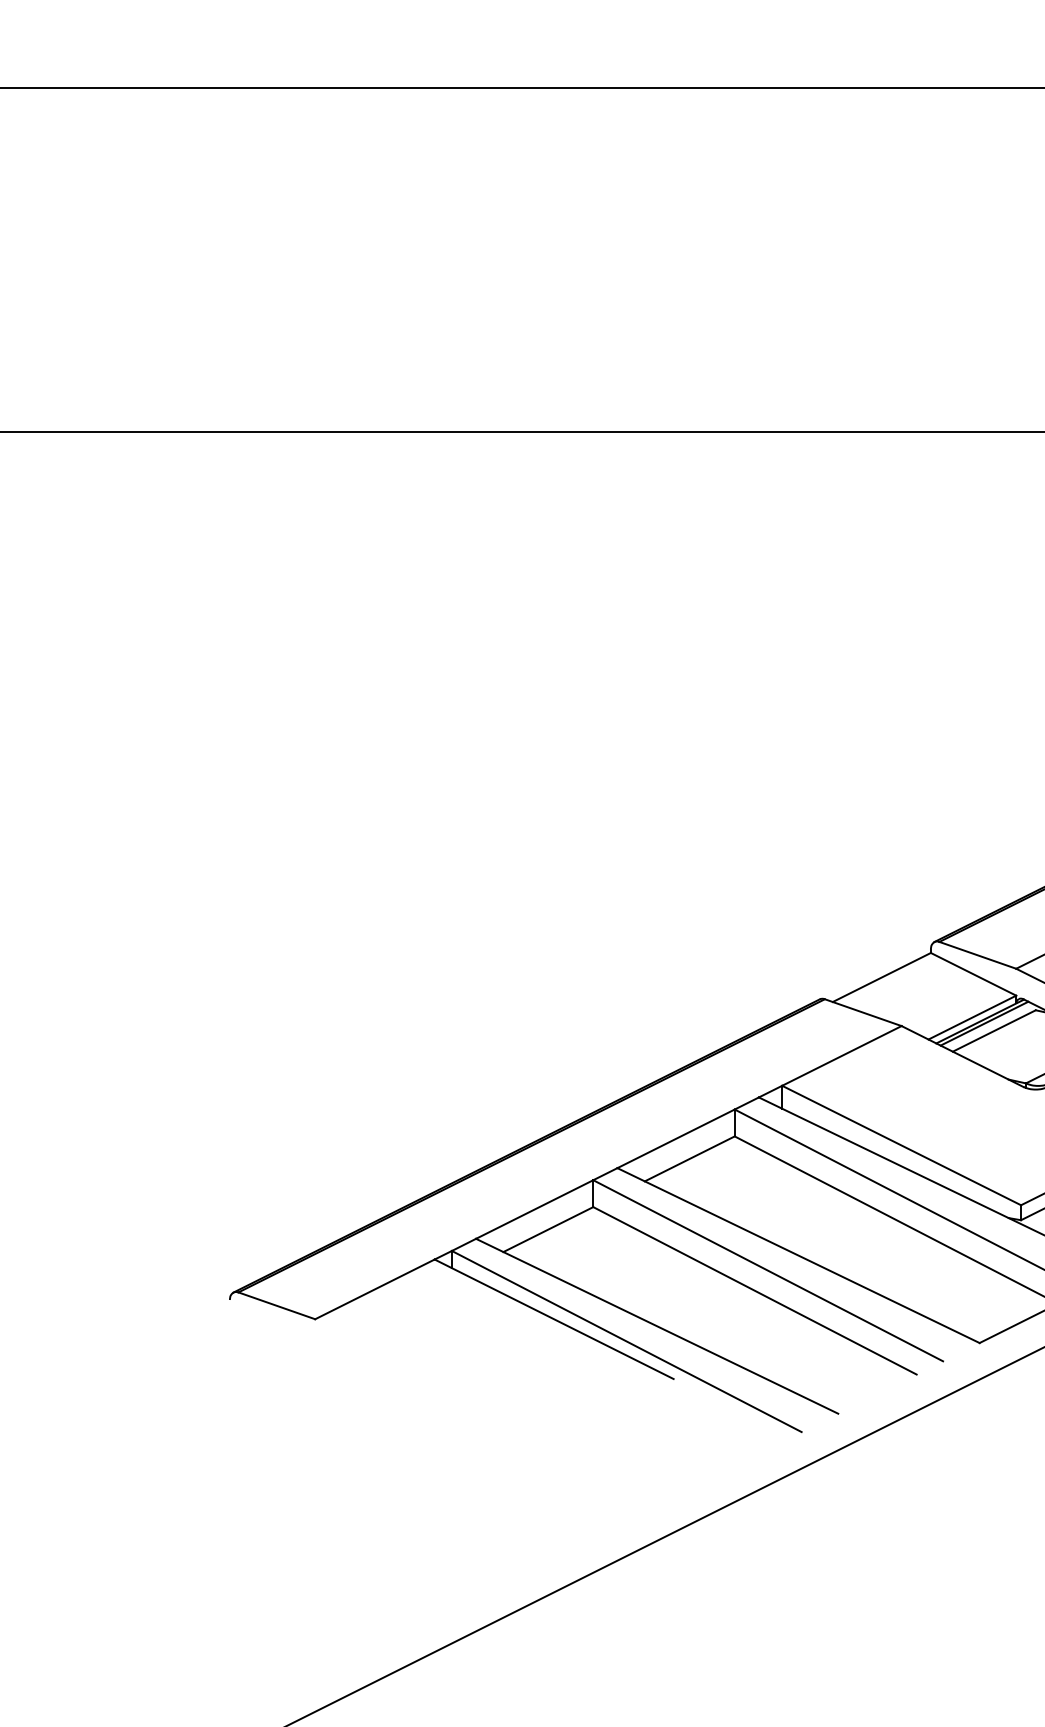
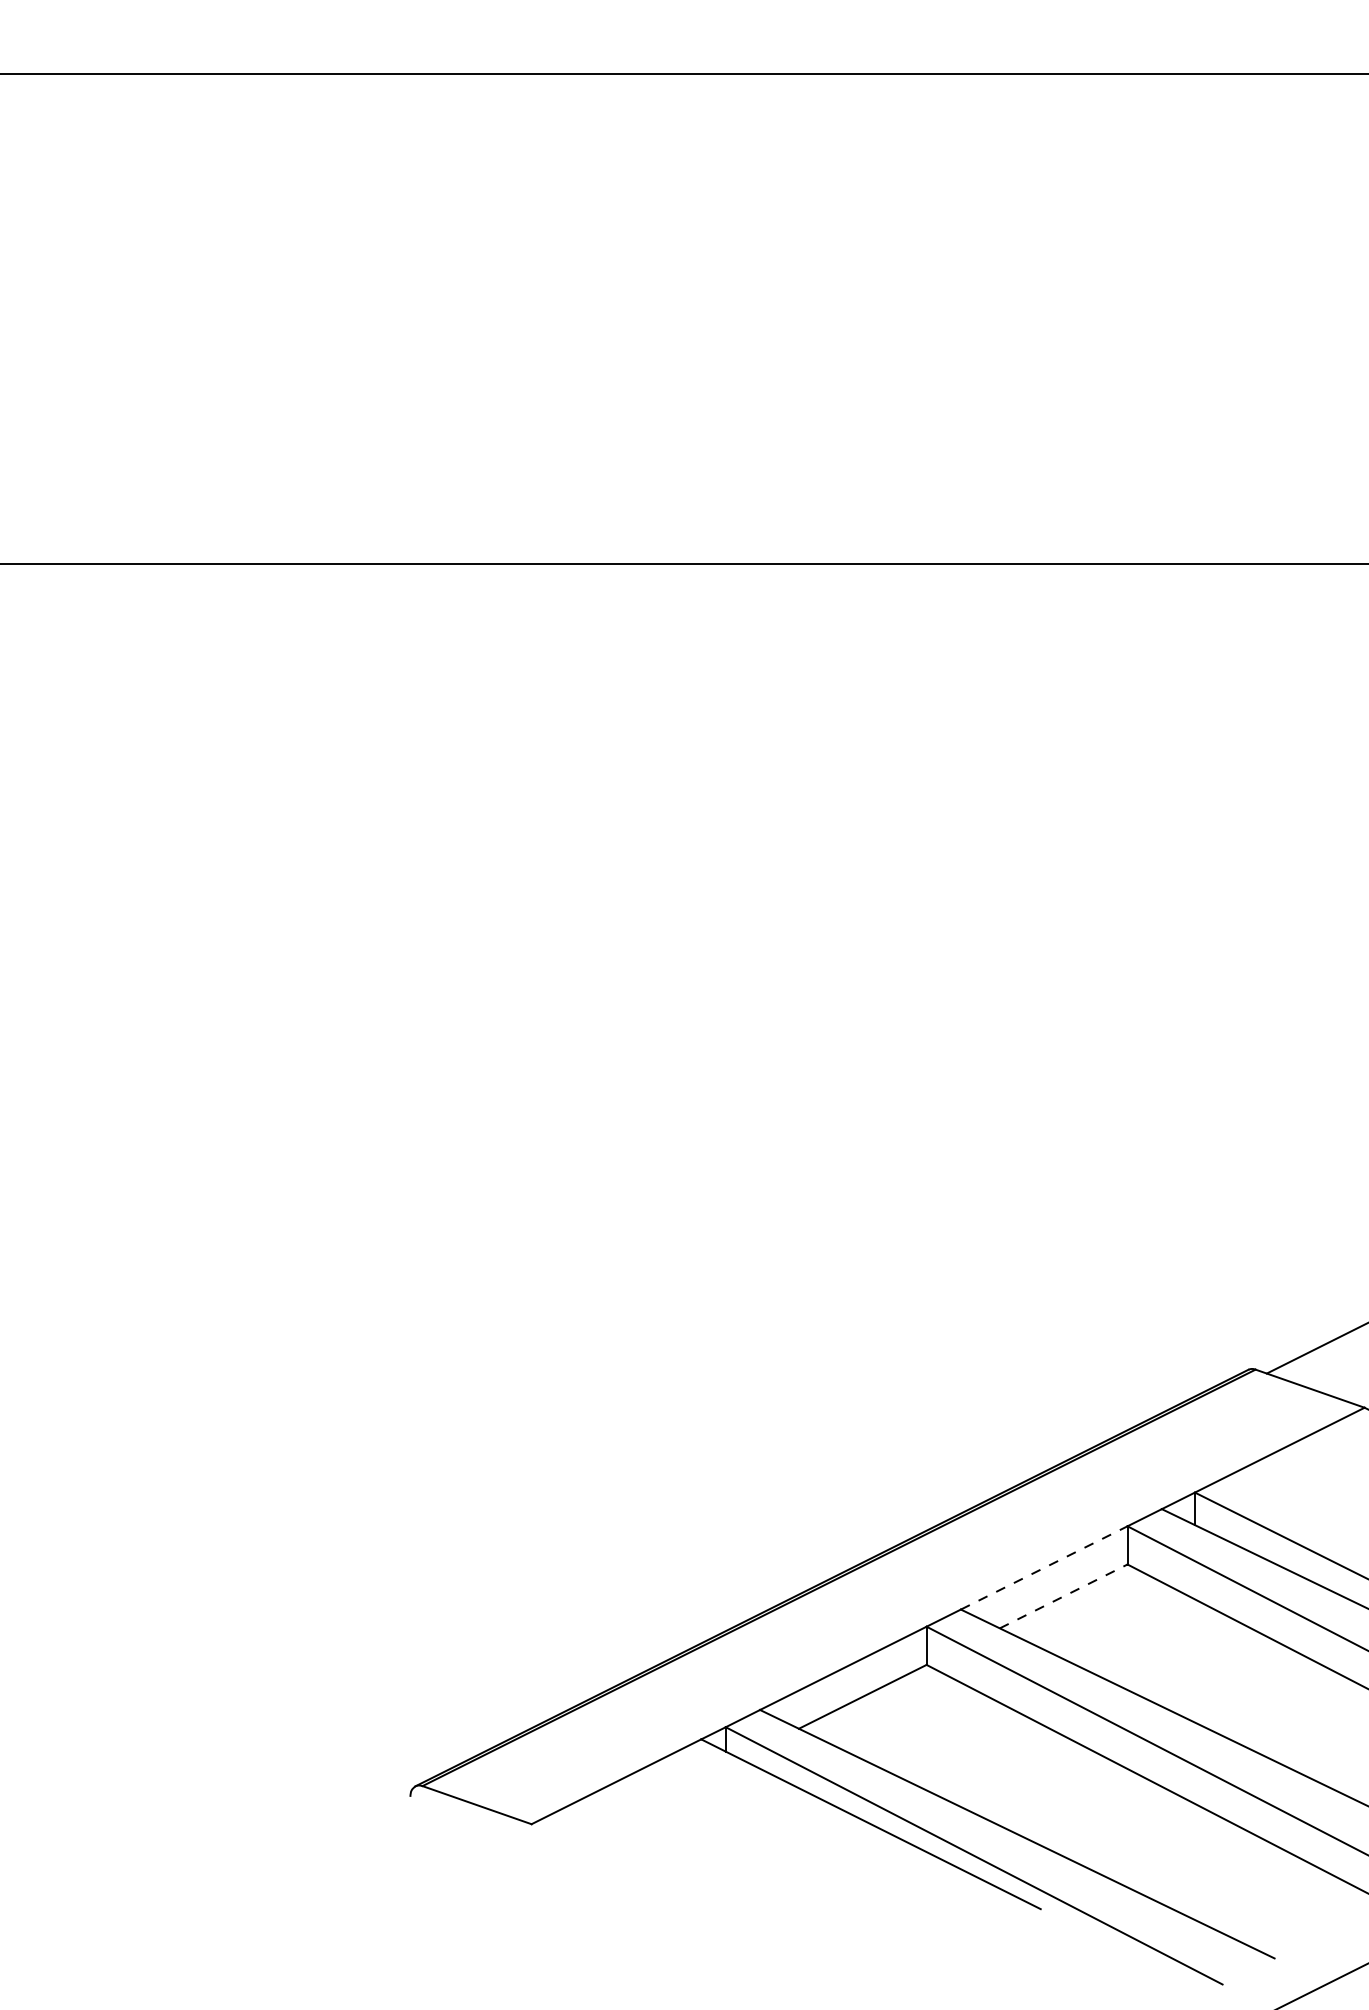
line: (676, 1138) -> (1044, 1567), solid -> dashed
line: (690, 1158) -> (1064, 1595), solid -> dashed

